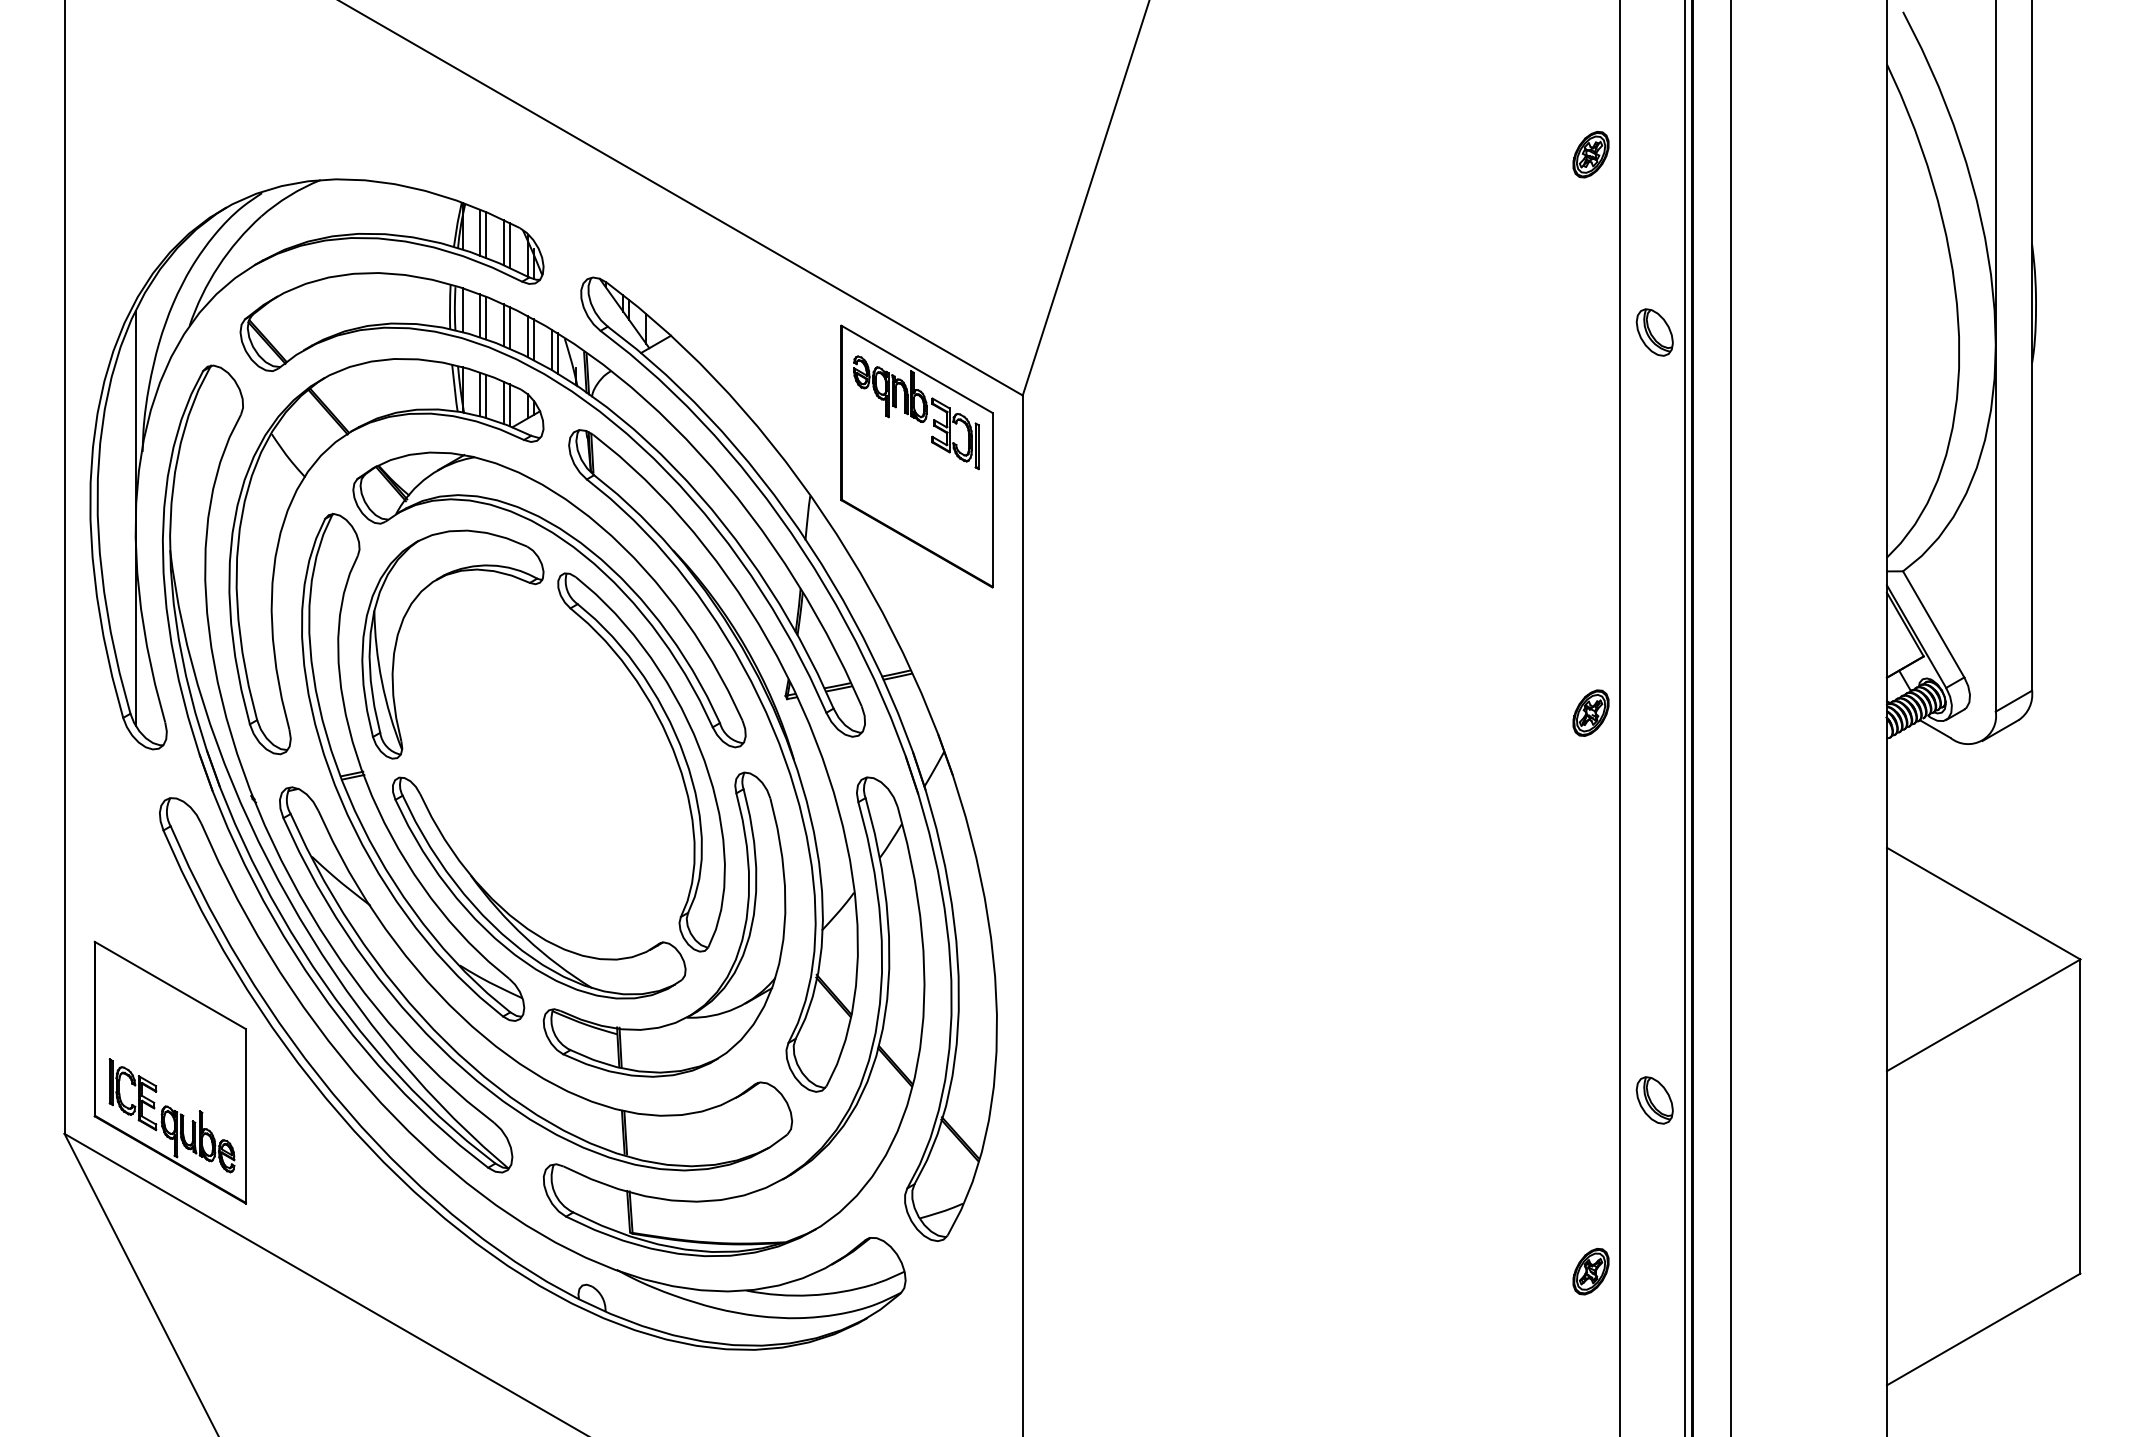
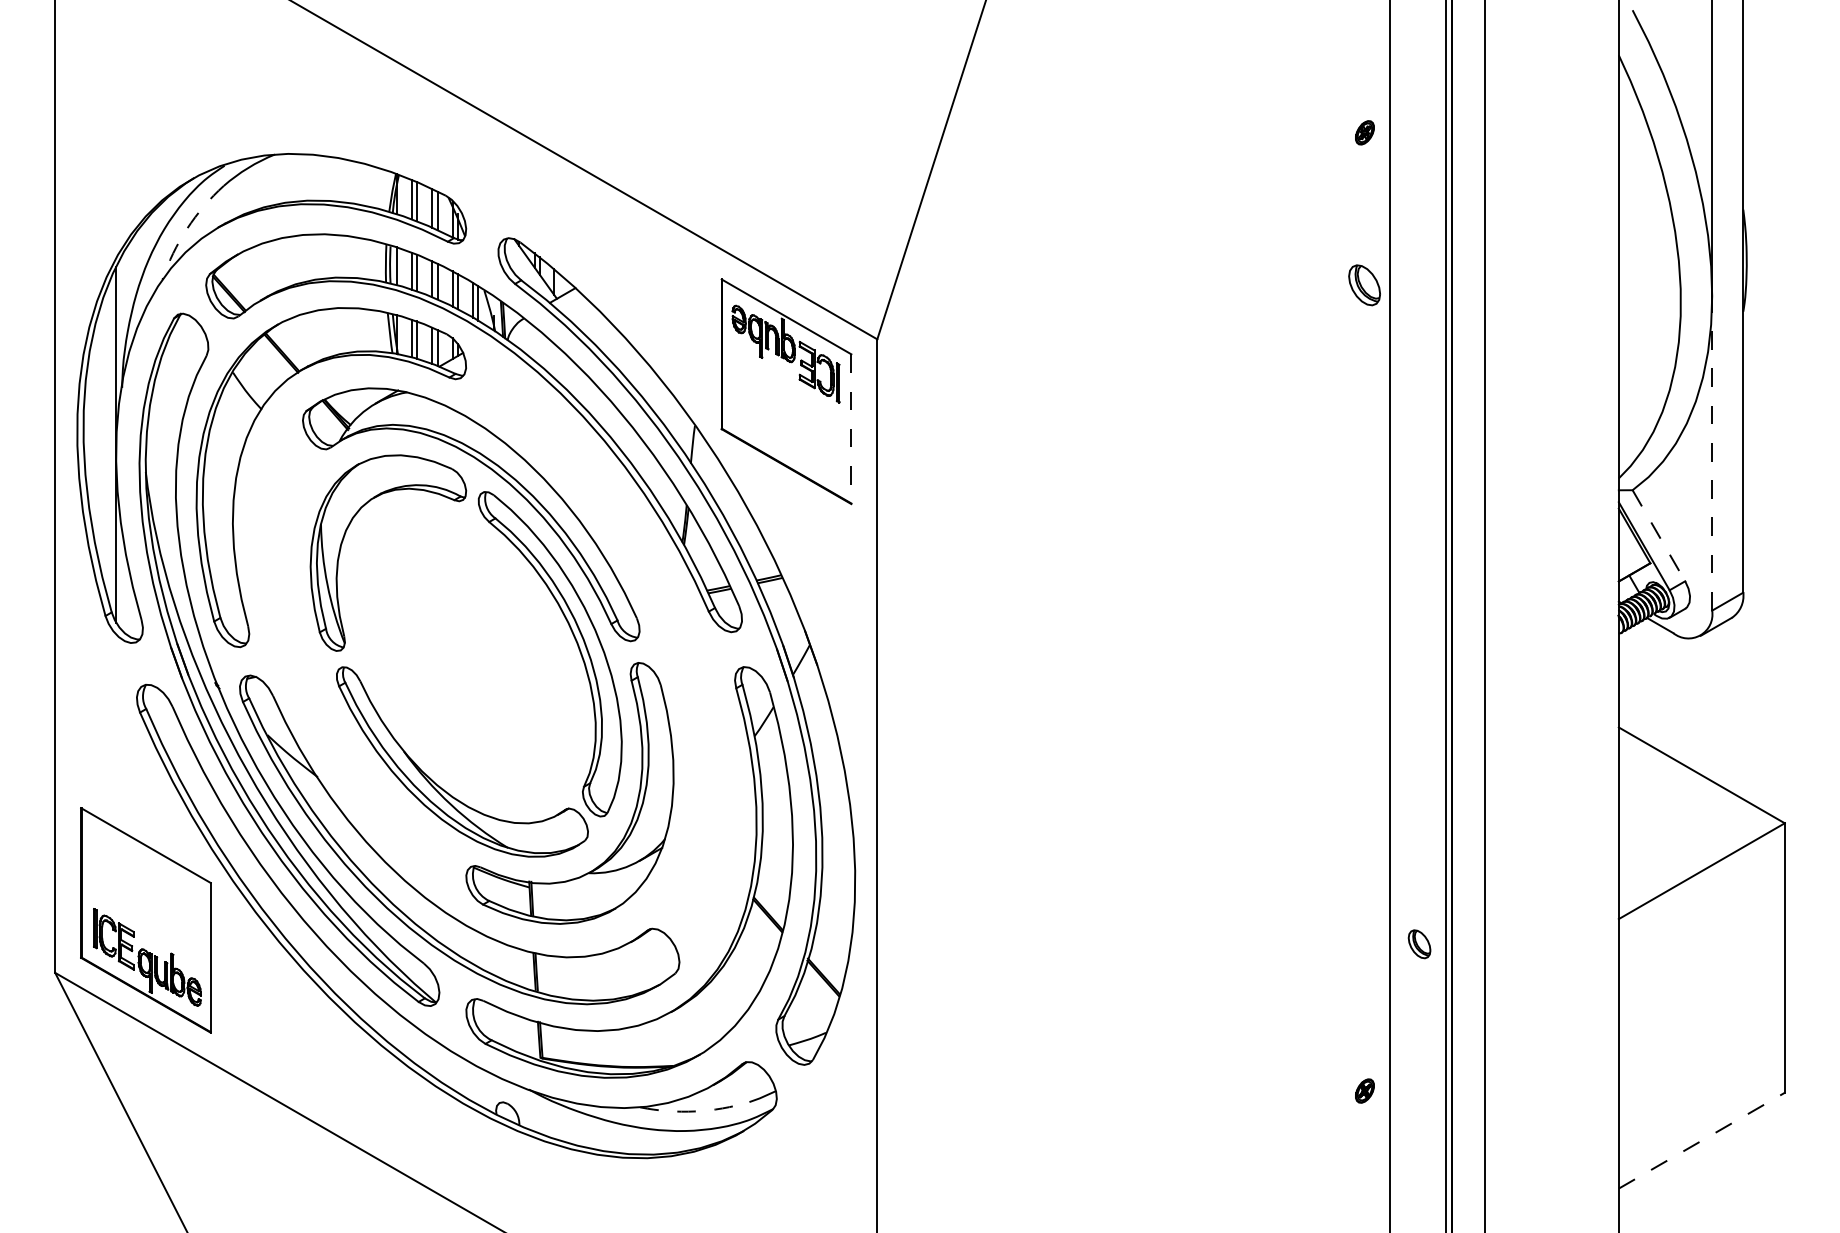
part: (1590, 154) -> (1364, 132), size x0.6
arc: (218, 266) -> (187, 228), solid -> dashed
part: (1654, 332) -> (1364, 285), moved
line: (992, 500) -> (851, 429), solid -> dashed
line: (1996, 527) -> (1712, 452), solid -> dashed
line: (1933, 624) -> (1658, 535), solid -> dashed
part: (1590, 712) -> (1364, 611), removed
part: (773, 733) -> (663, 629), removed
part: (369, 784) -> (316, 673), removed
part: (1654, 1100) -> (1419, 944), size x0.7
part: (1590, 1270) -> (1364, 1090), size x0.6
arc: (810, 1295) -> (695, 1111), solid -> dashed
line: (1983, 1329) -> (1701, 1140), solid -> dashed

